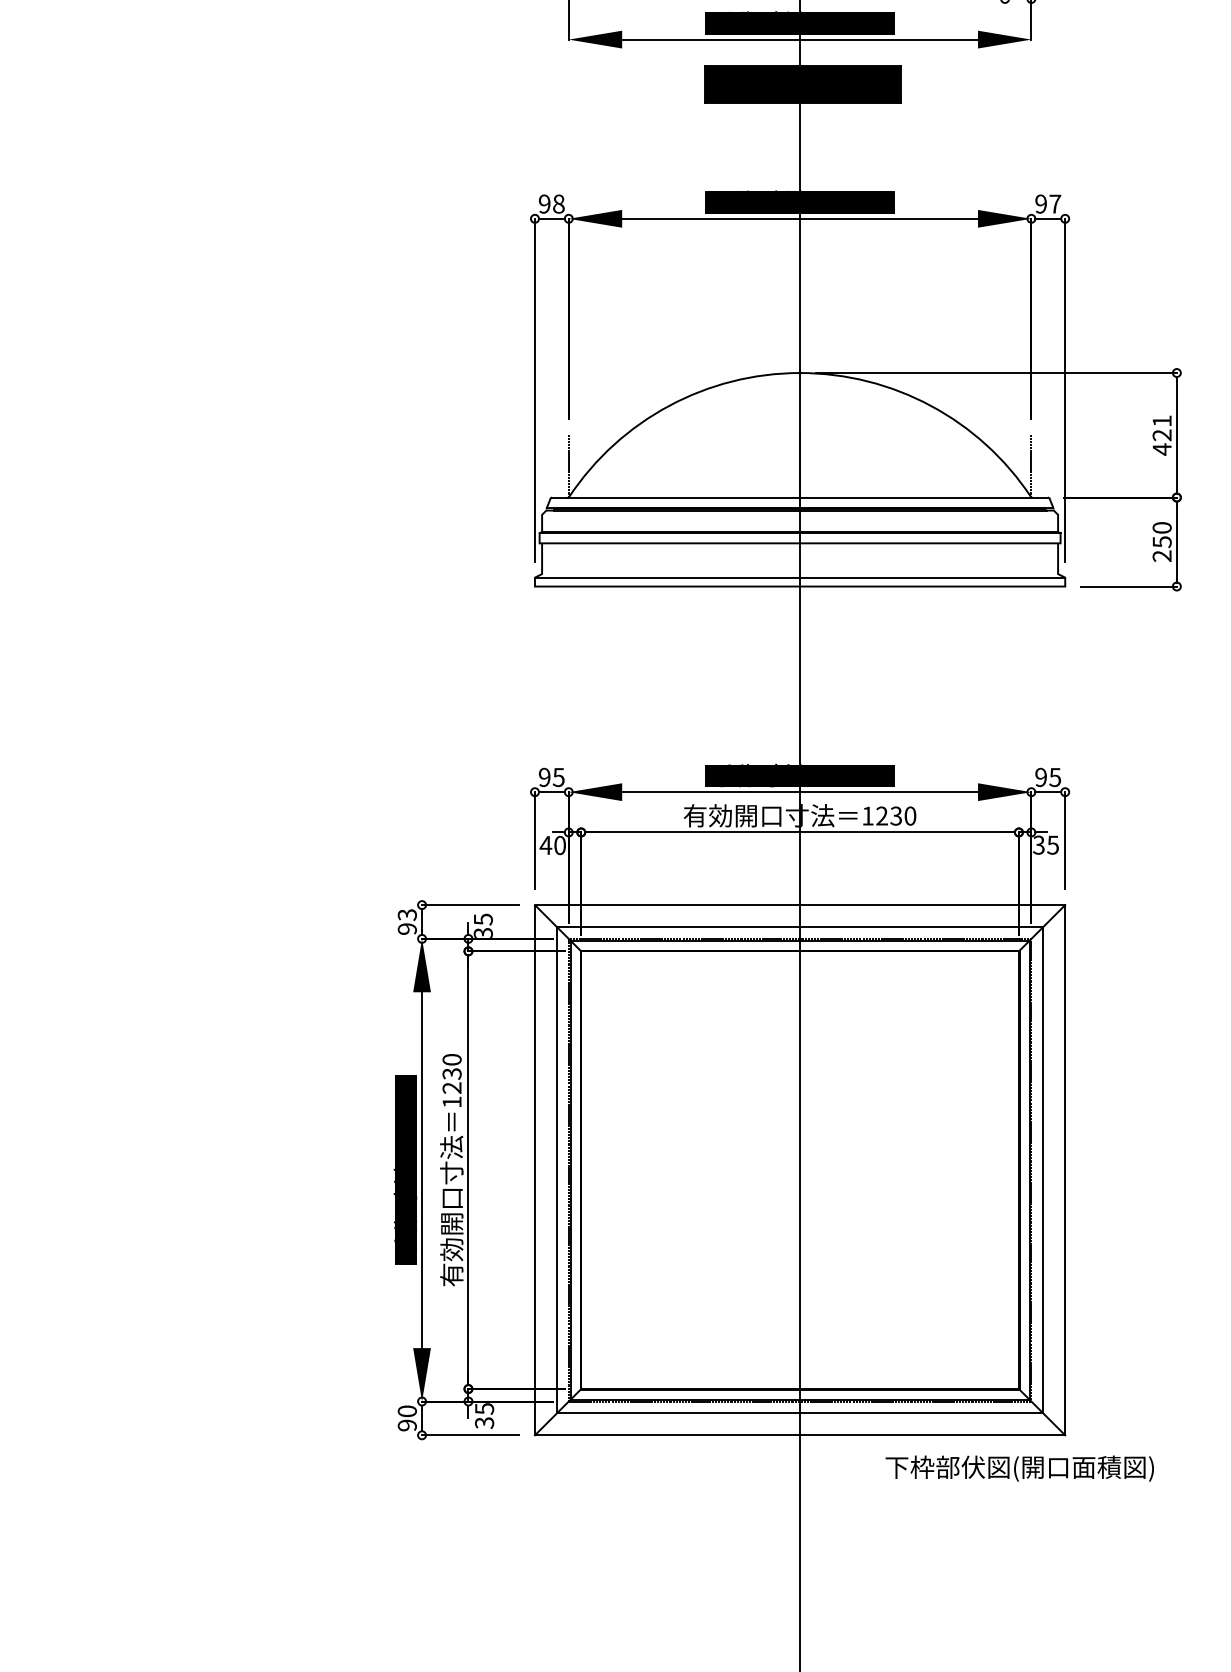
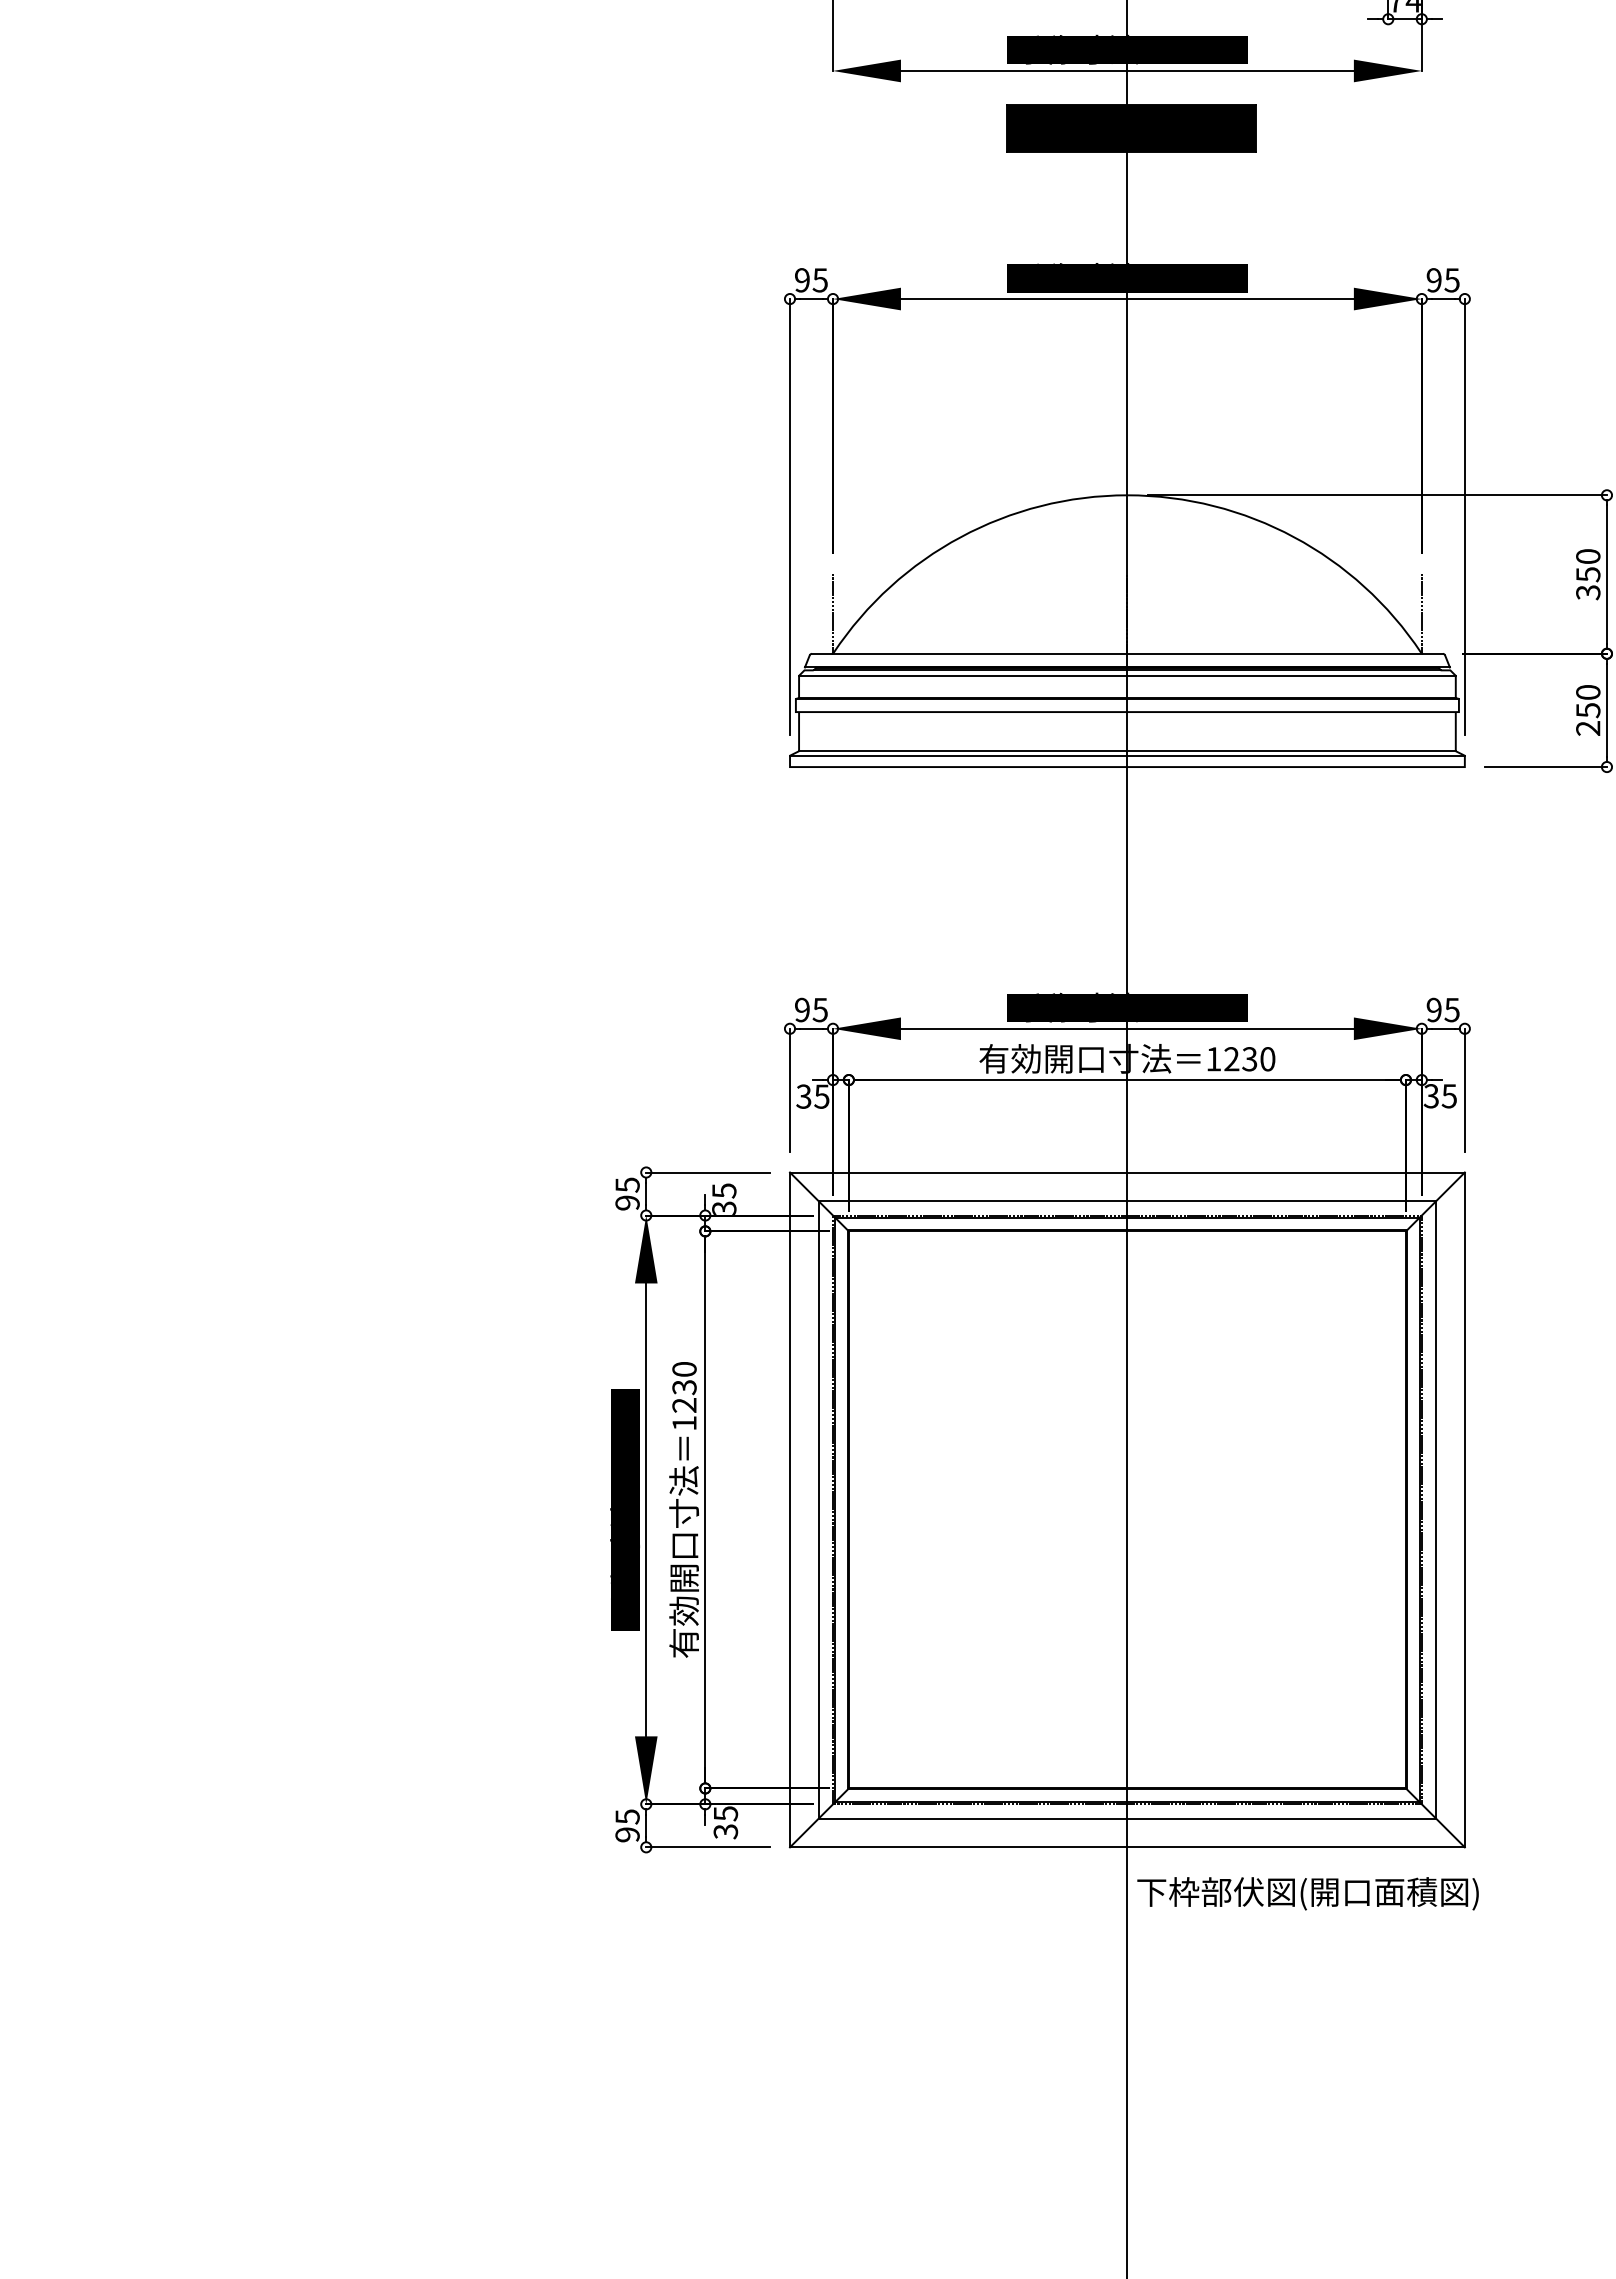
text: (558, 204) -> (819, 280), 98 -> 95
text: (1054, 204) -> (1451, 280), 97 -> 95
text: (1162, 435) -> (1588, 574), 421 -> 350
line: (800, 514) -> (1127, 675), added
line: (800, 574) -> (1127, 751), added
text: (552, 845) -> (812, 1096), 40 -> 35
text: (407, 914) -> (627, 1184), 93 -> 95
text: (407, 1411) -> (627, 1816), 90 -> 95
text: (1019, 1468) -> (1307, 1893), moved

